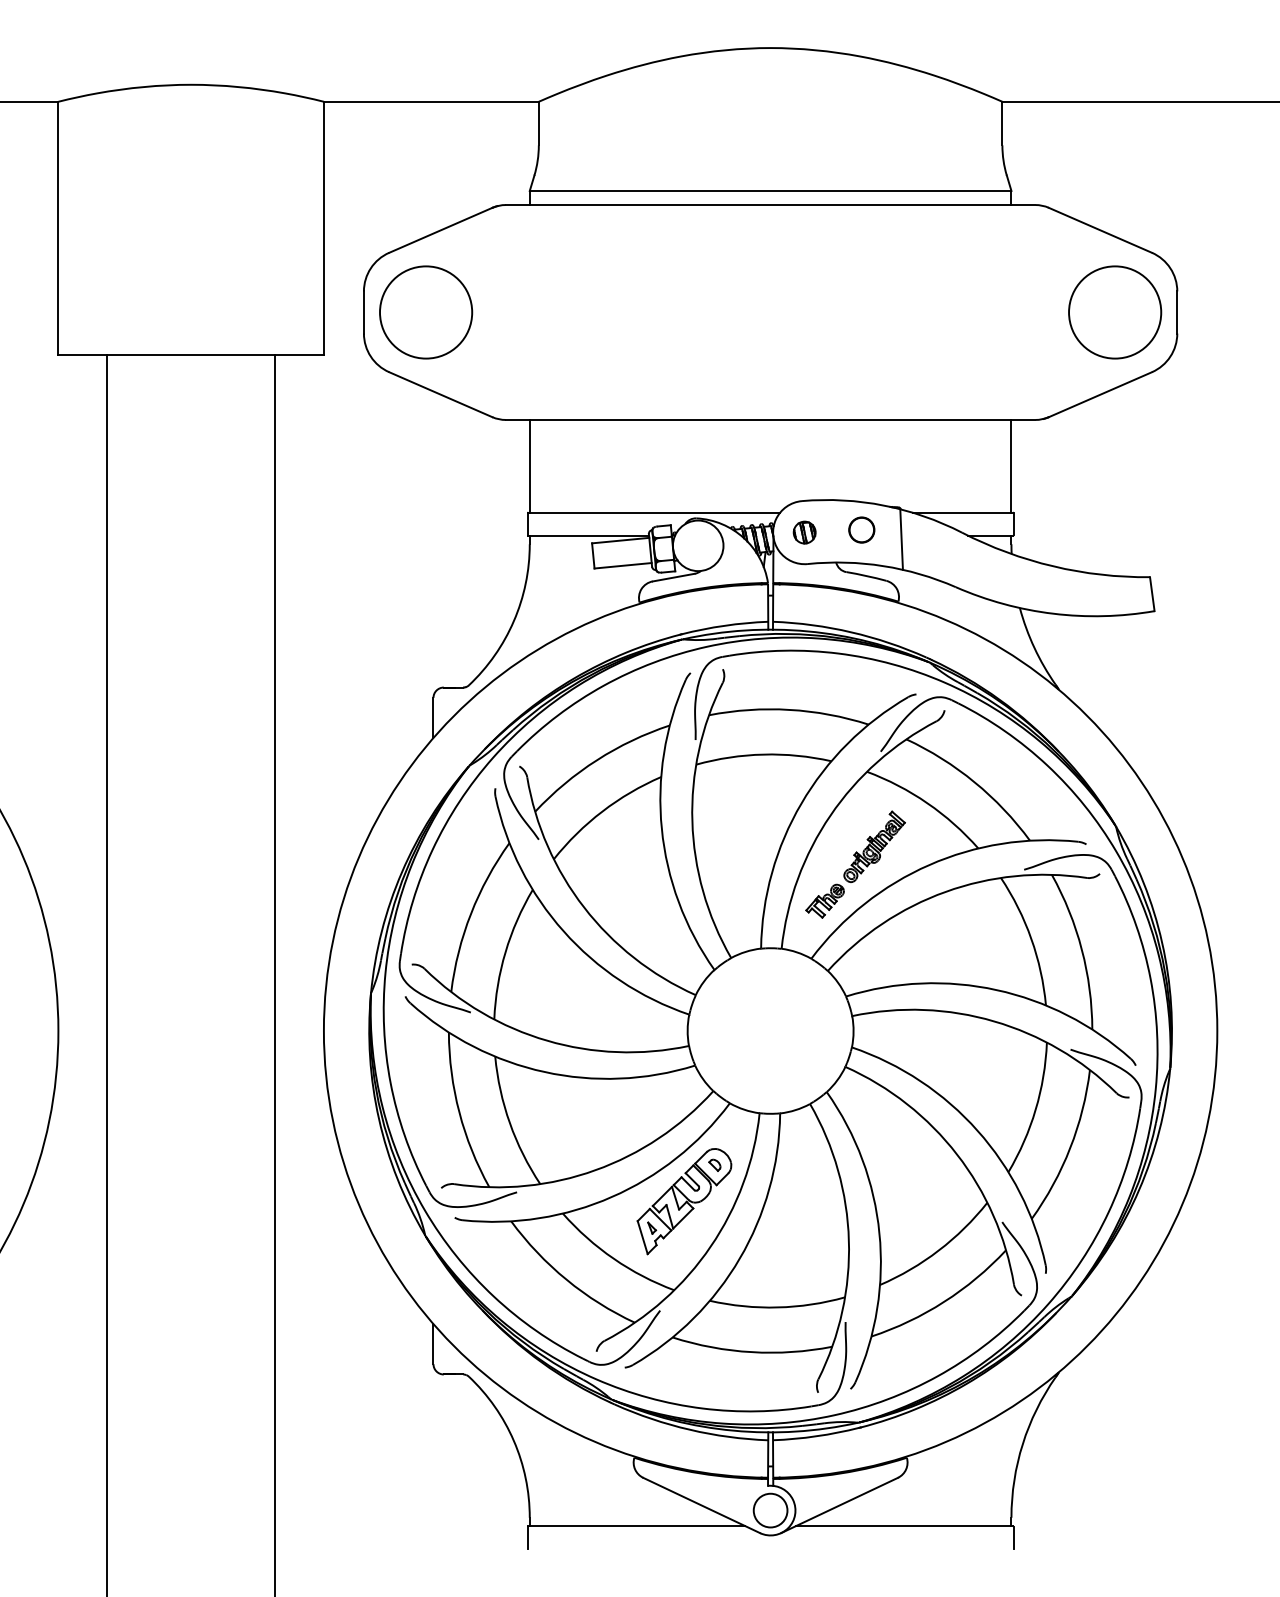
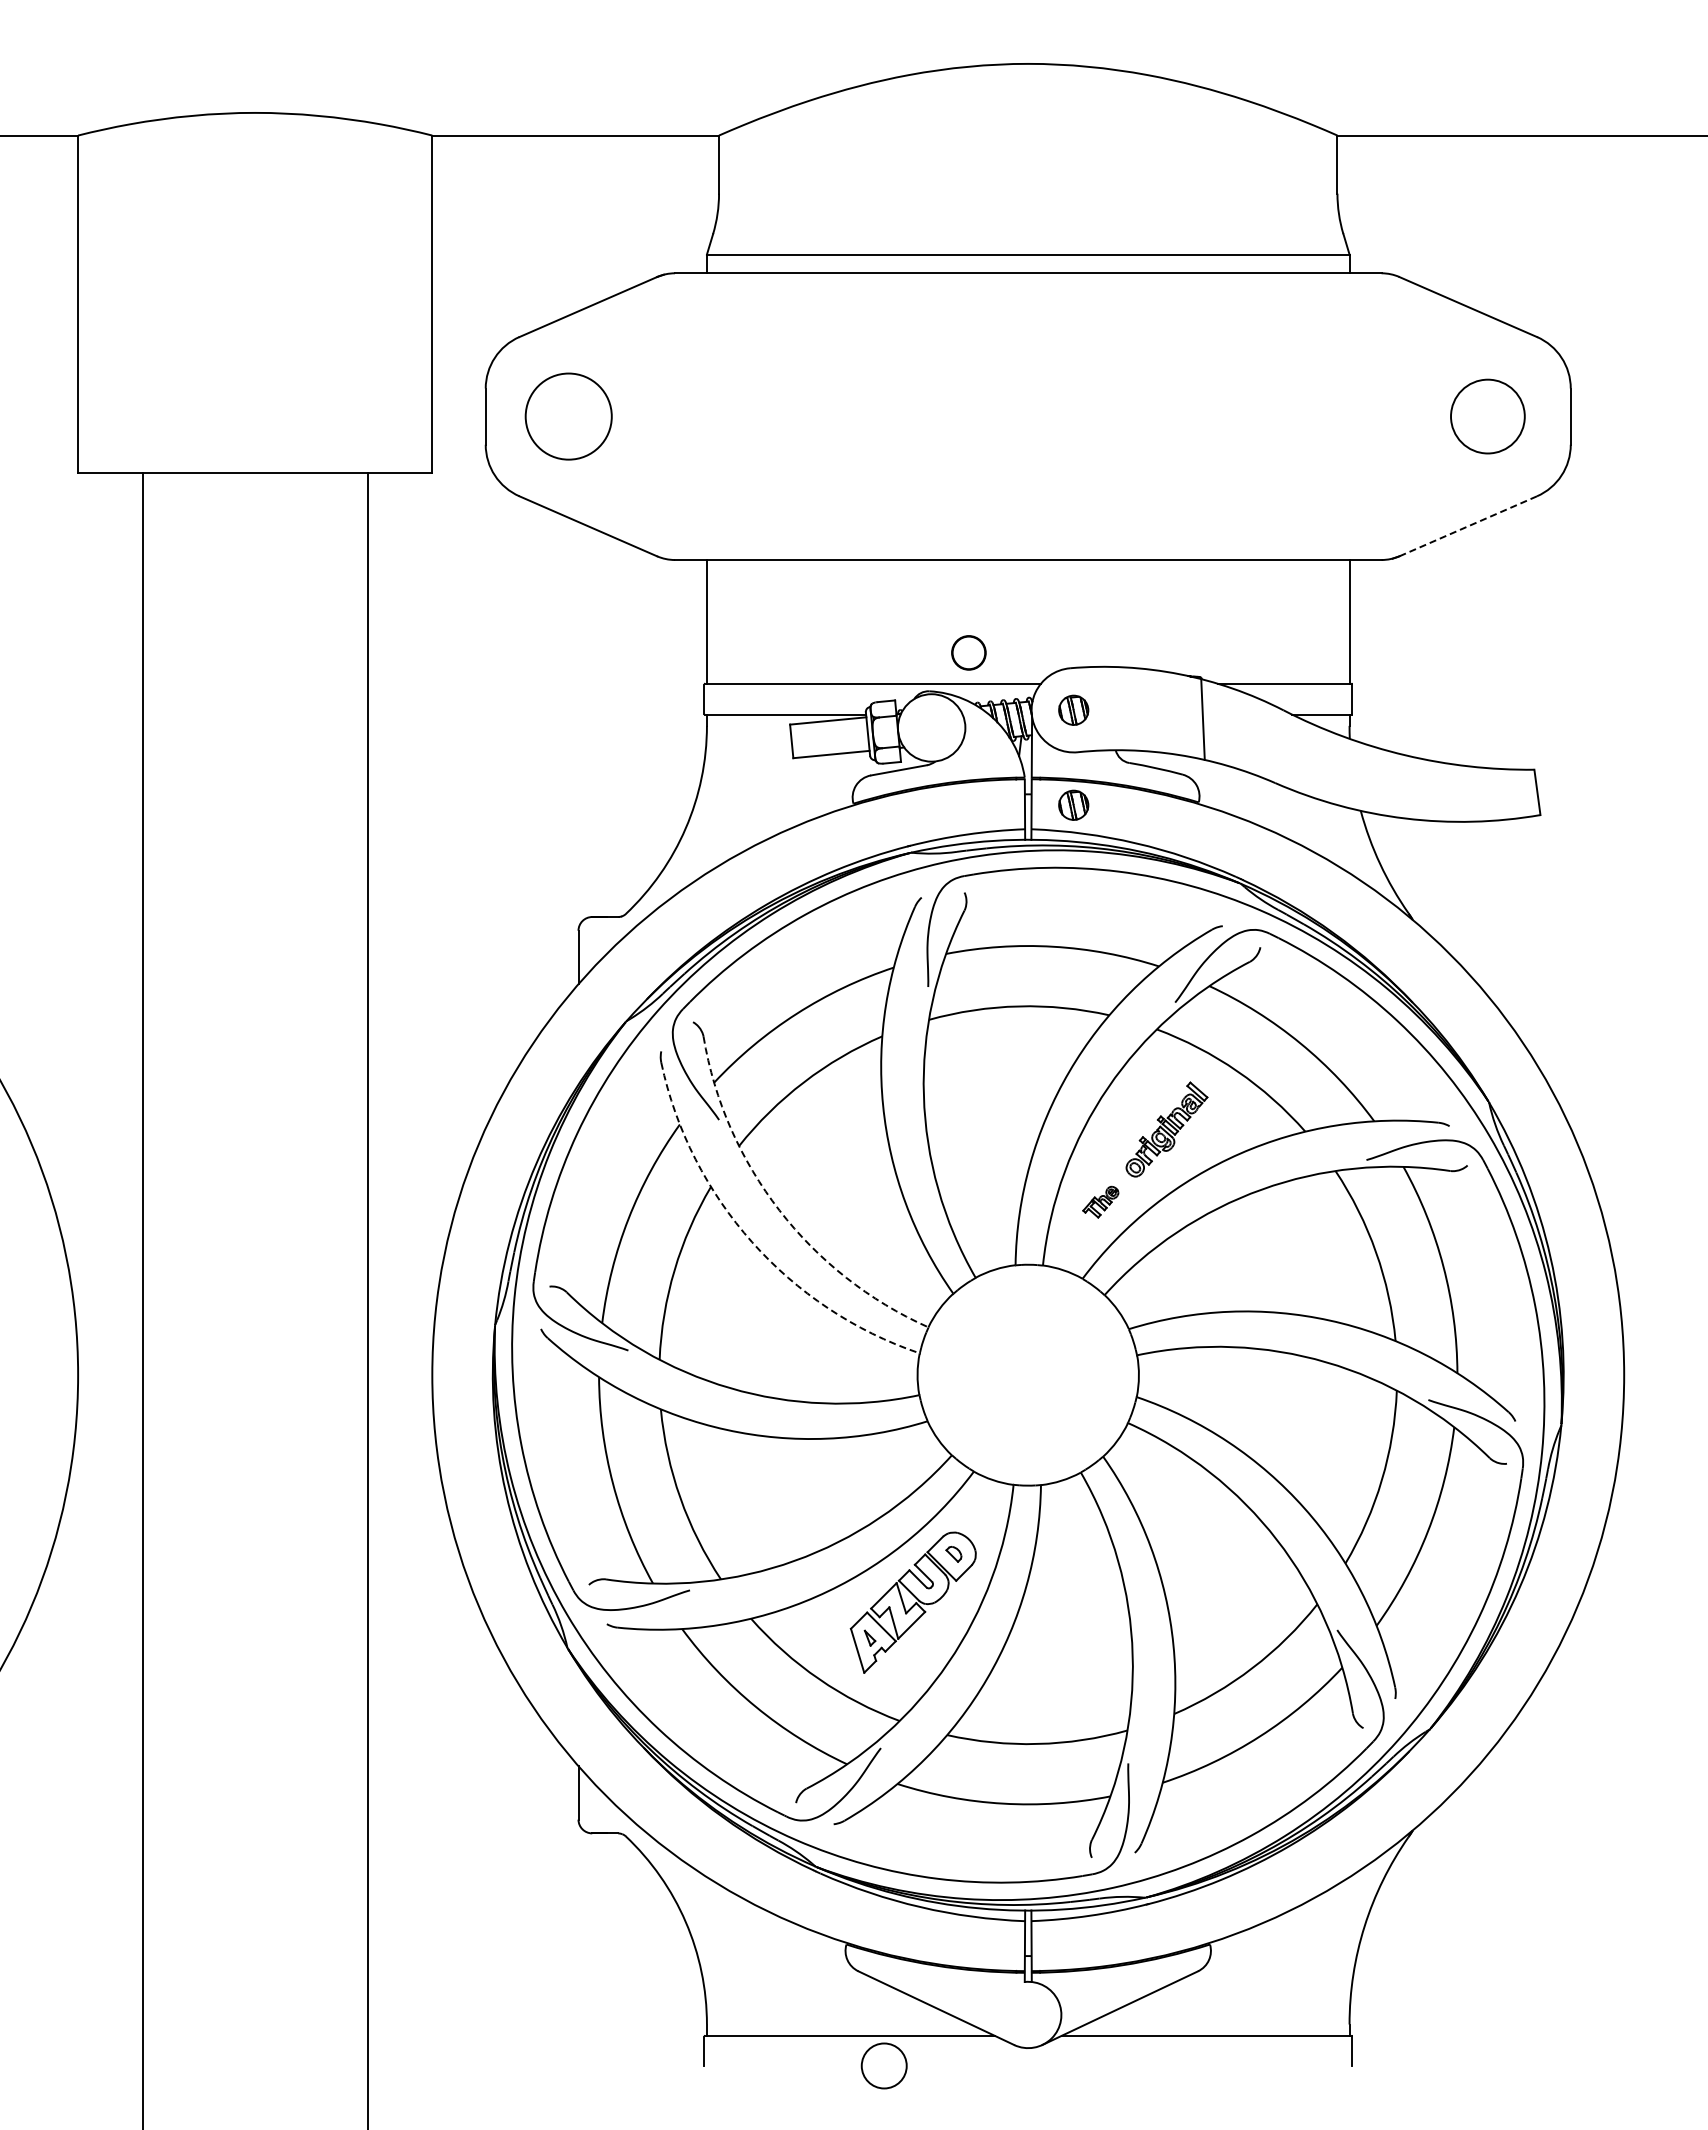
circle: (425, 312) -> (568, 416), size x0.7
circle: (1114, 312) -> (1487, 416), size x0.6
line: (1100, 394) -> (1468, 526), solid -> dashed
circle: (861, 529) -> (968, 652), moved
part: (804, 603) -> (1073, 804), added
part: (824, 901) -> (1100, 1202), size x0.7
arc: (584, 907) -> (779, 1210), solid -> dashed
arc: (563, 931) -> (752, 1242), solid -> dashed
circle: (770, 1510) -> (883, 2065), moved

